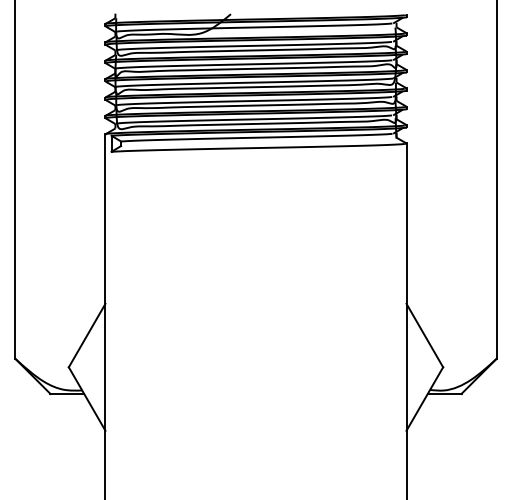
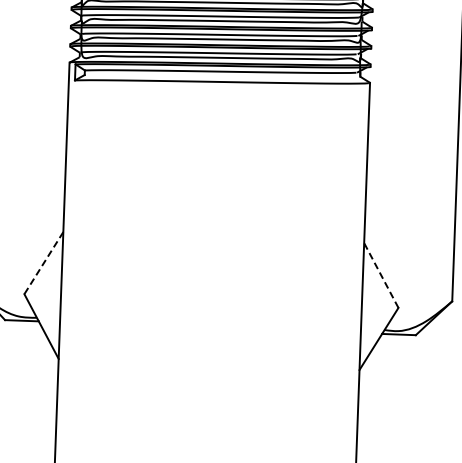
line: (87, 335) -> (44, 263), solid -> dashed
line: (424, 335) -> (381, 275), solid -> dashed

